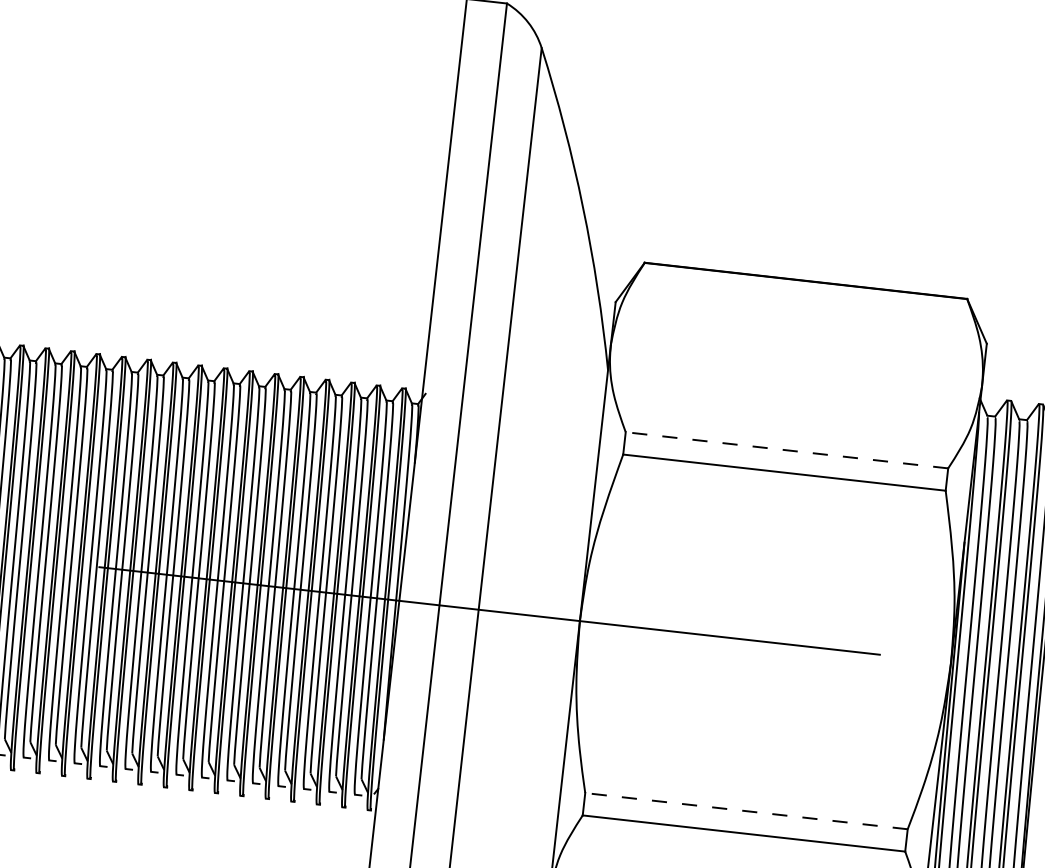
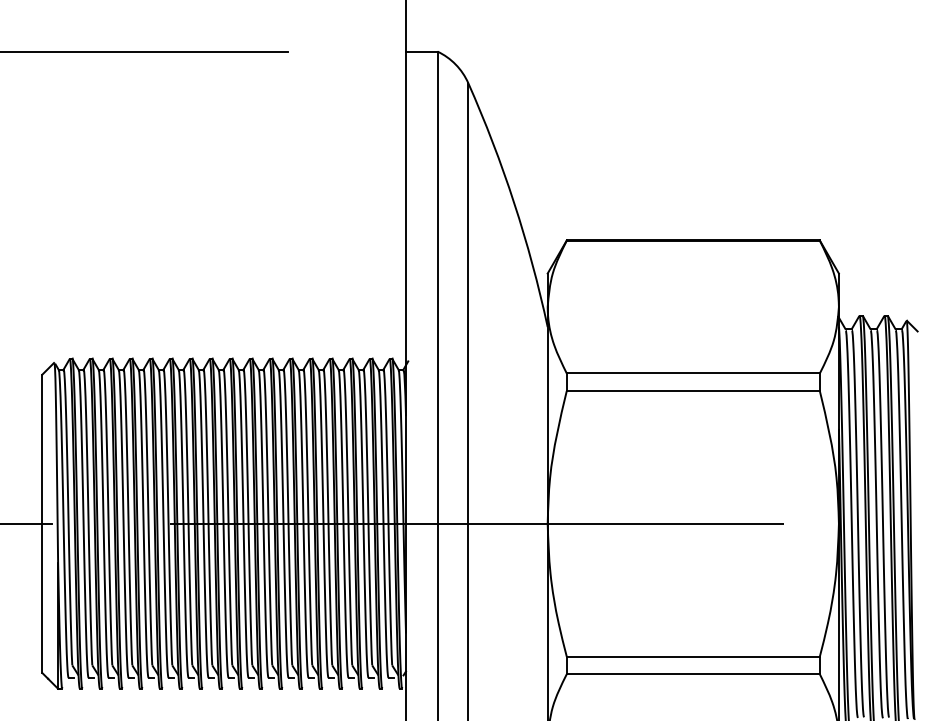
line: (787, 450) -> (693, 373), dashed -> solid
line: (746, 810) -> (693, 656), dashed -> solid

